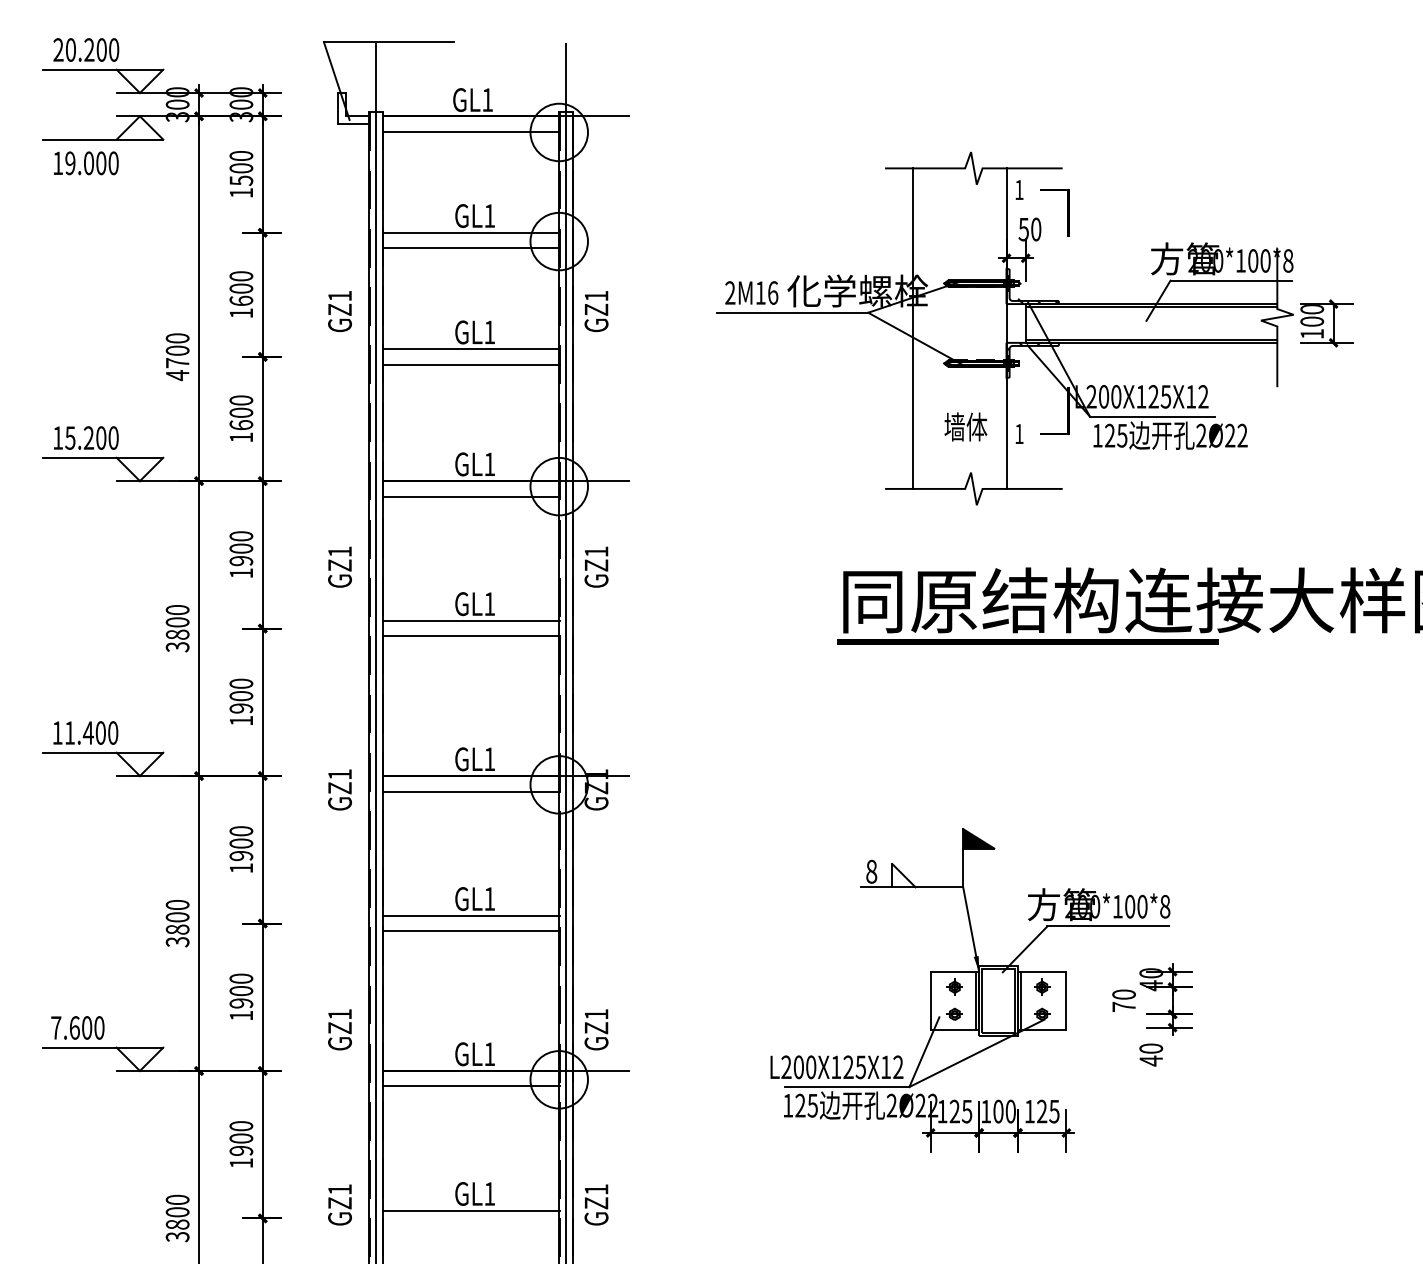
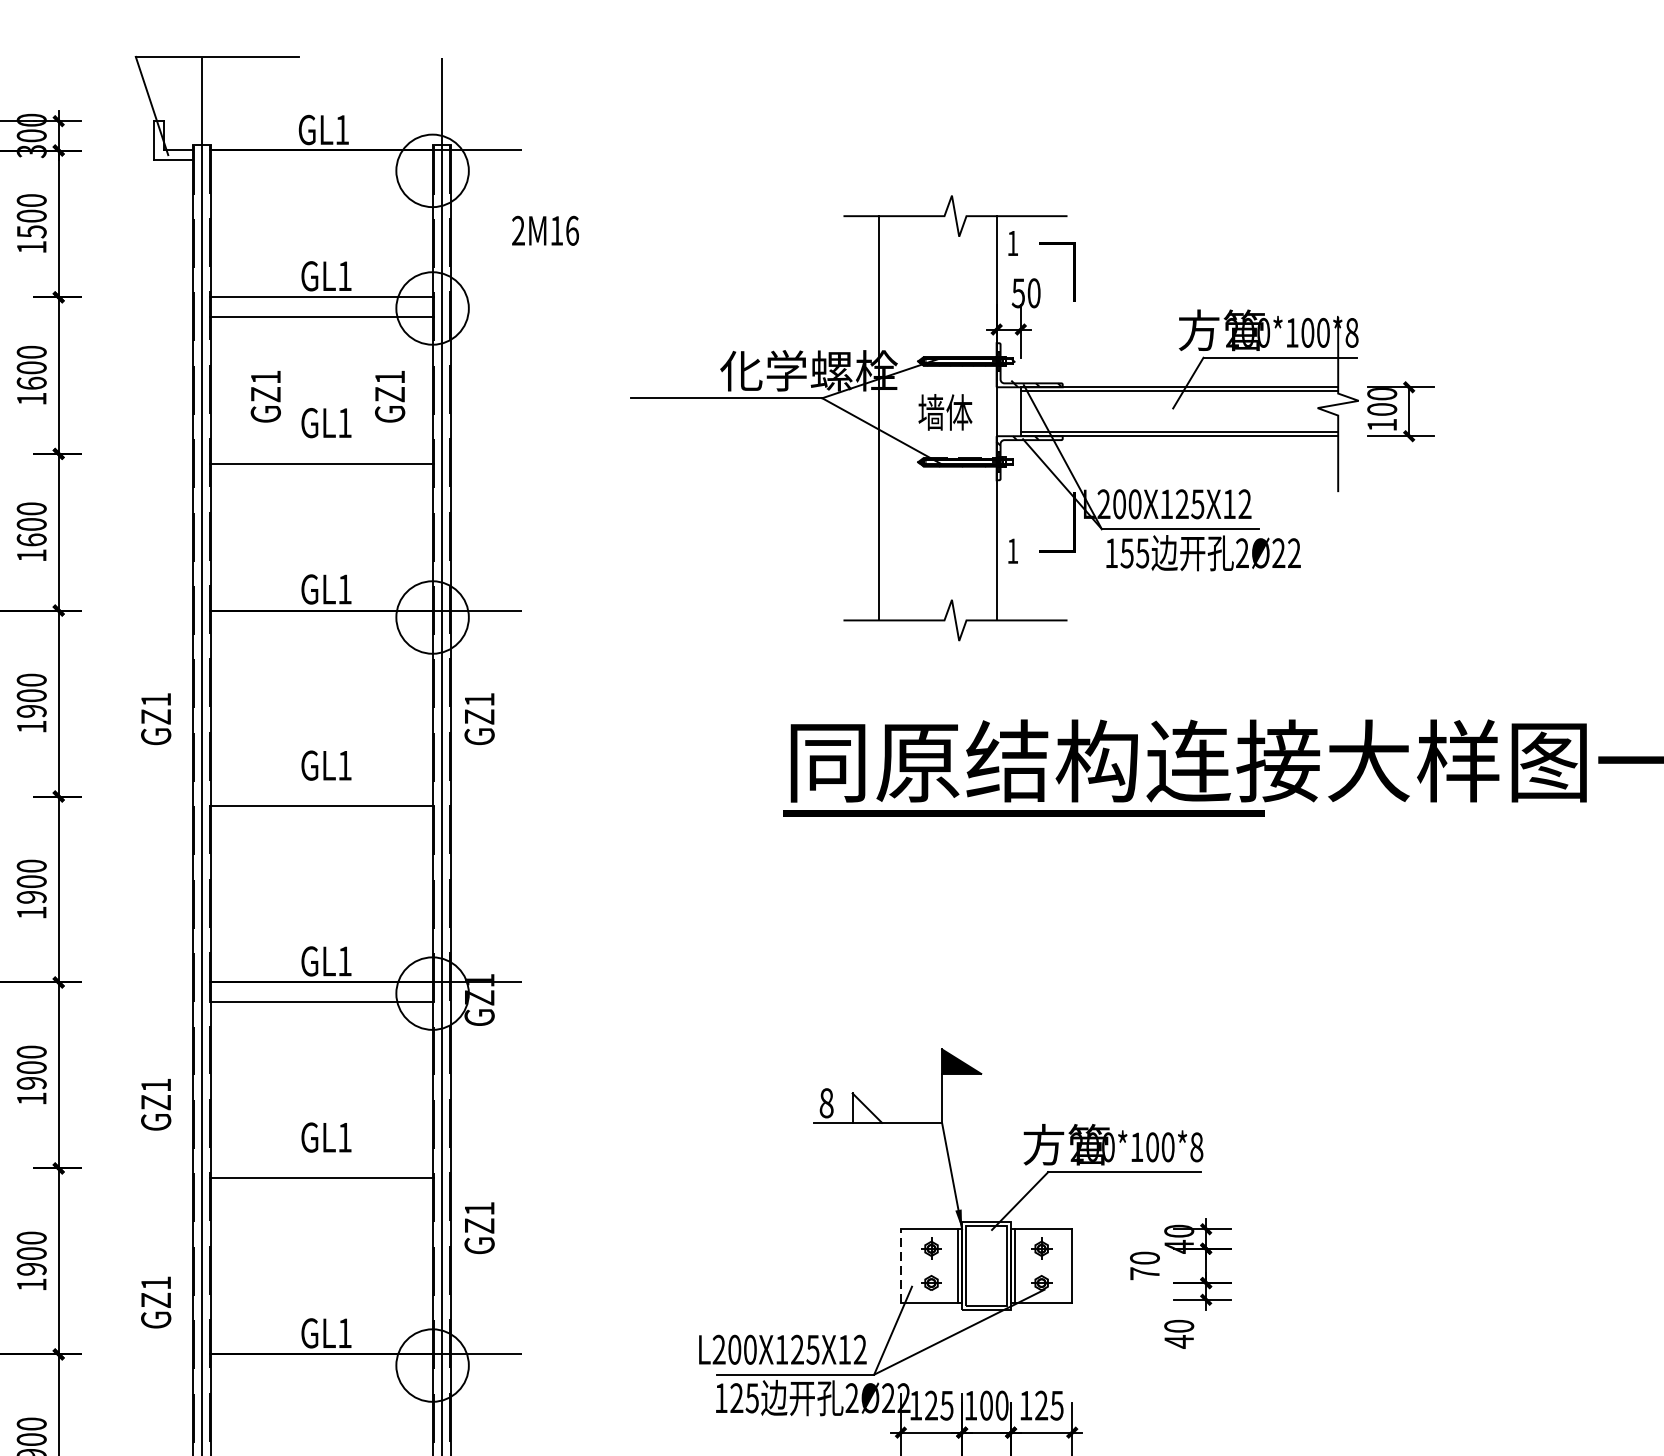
line: (471, 131) -> (321, 169), removed
text: (751, 292) -> (545, 230), moved
text: (339, 311) -> (265, 396), moved
text: (596, 311) -> (390, 396), moved
line: (471, 349) -> (321, 444), removed
text: (965, 426) -> (944, 411), moved
text: (1109, 435) -> (1126, 553), 125 -> 155
line: (471, 496) -> (321, 629), removed
line: (471, 620) -> (321, 786), removed
text: (339, 789) -> (155, 1104), moved
line: (471, 915) -> (321, 1158), removed
line: (930, 1000) -> (900, 1265), solid -> dashed
text: (596, 1029) -> (479, 1227), moved
line: (471, 1086) -> (321, 1374), removed

